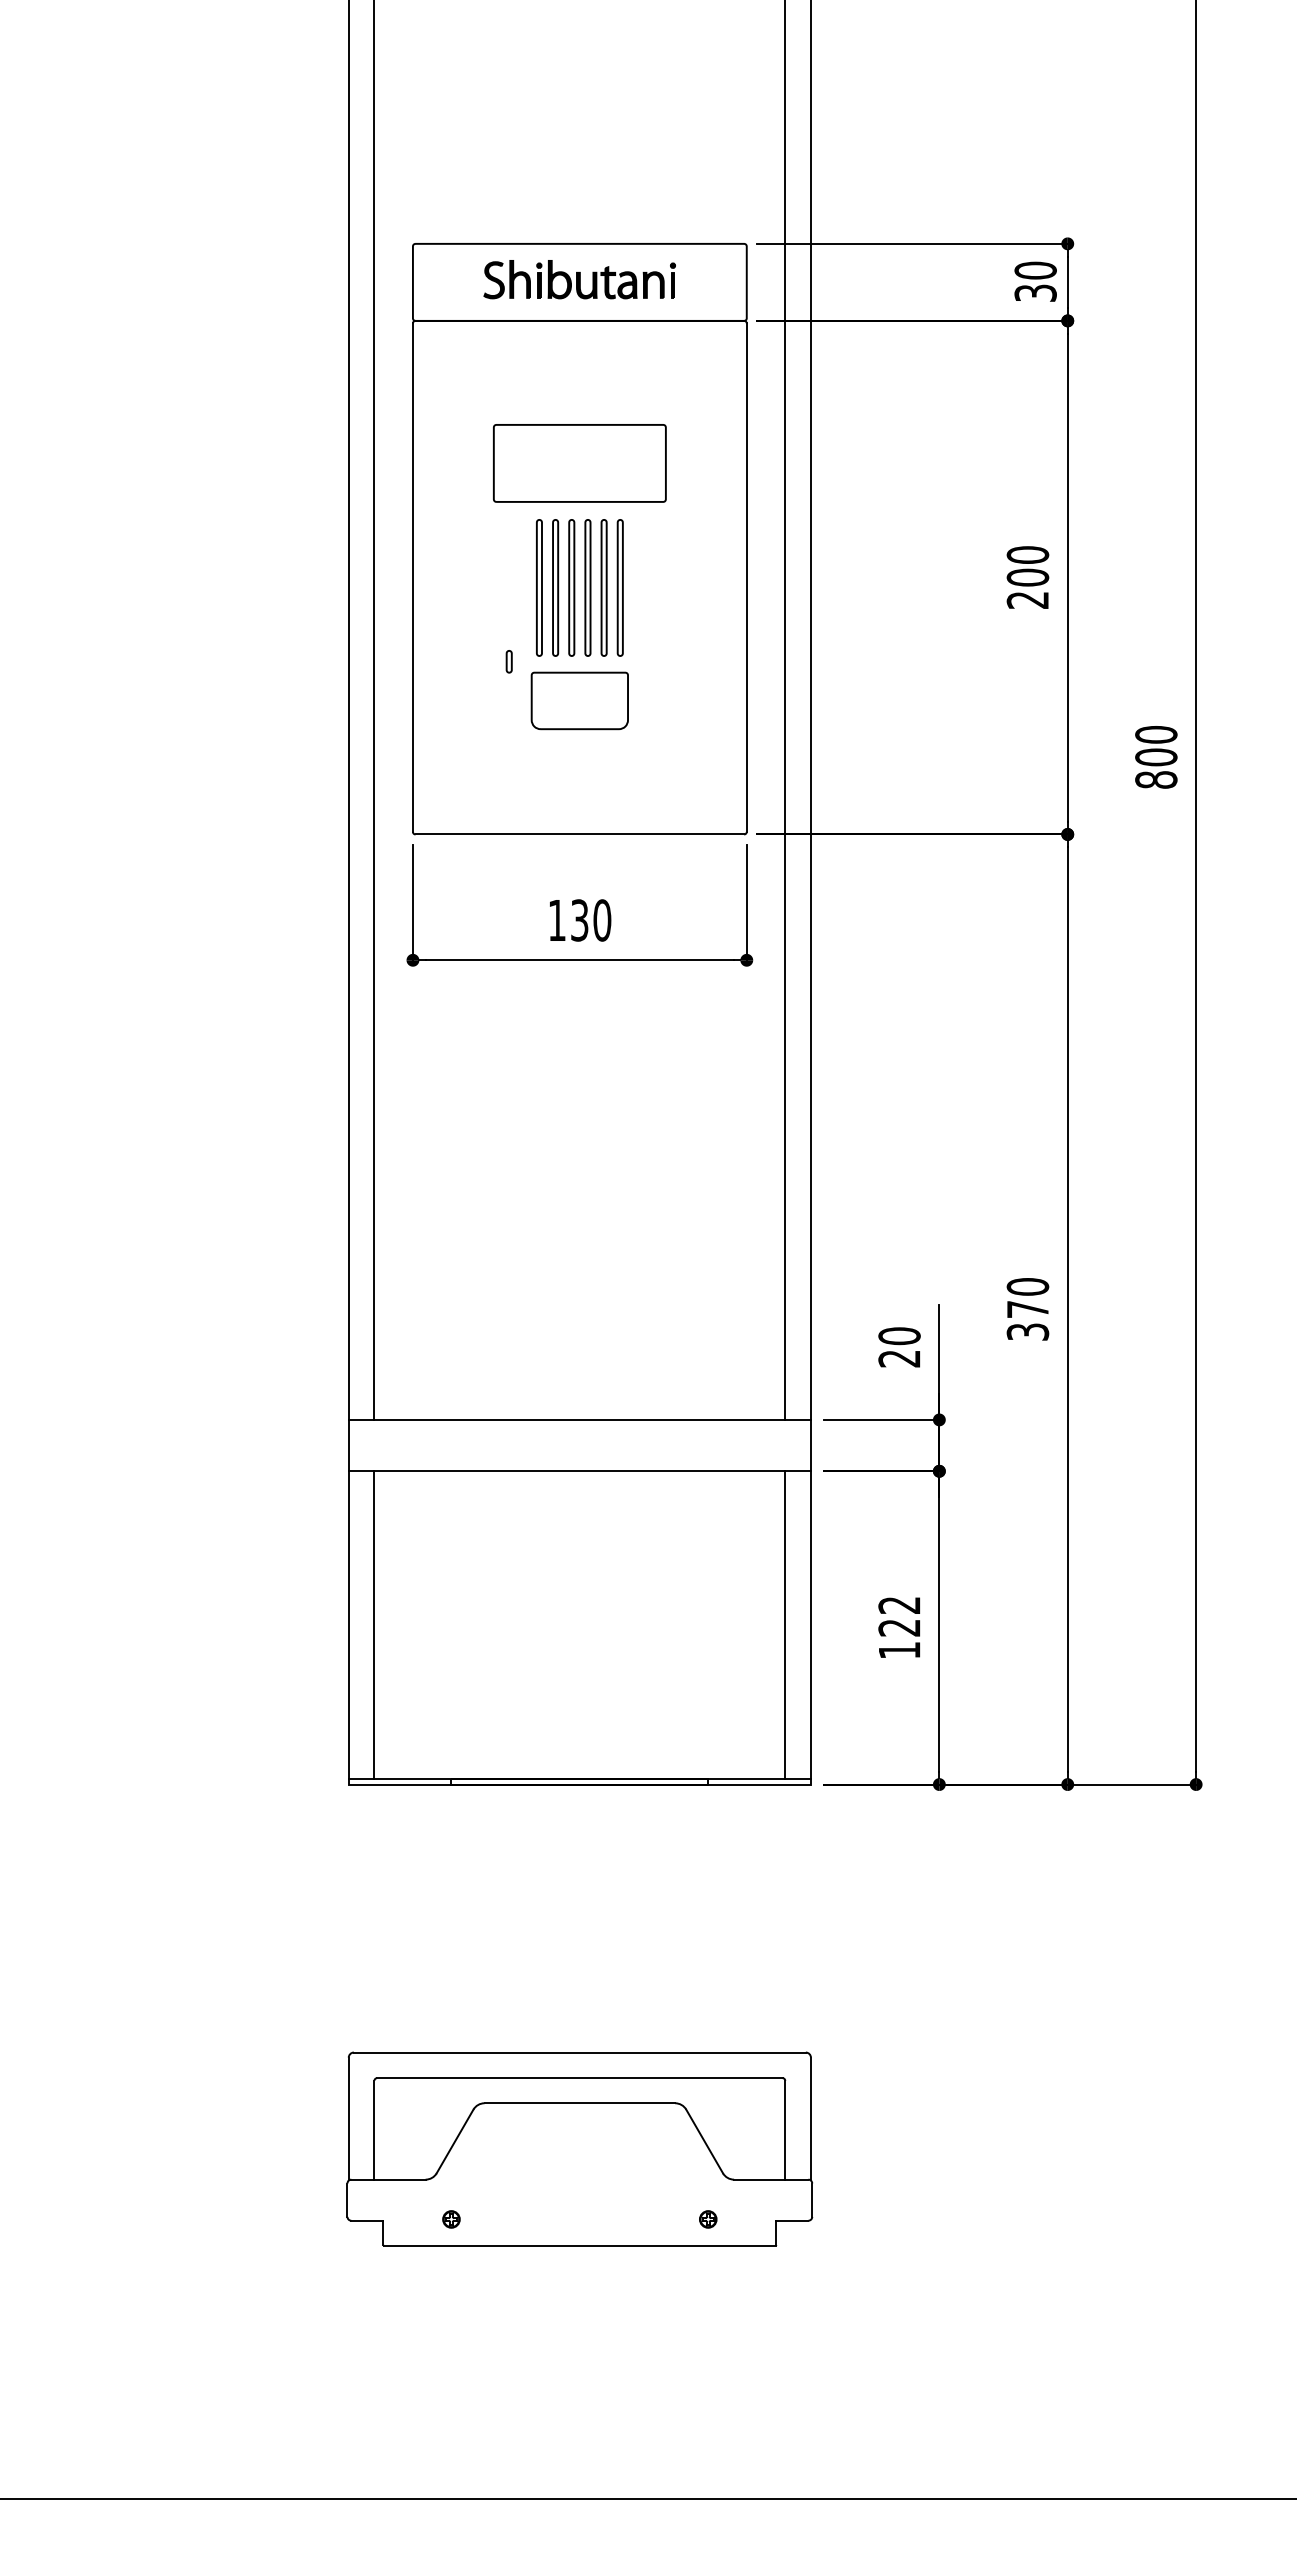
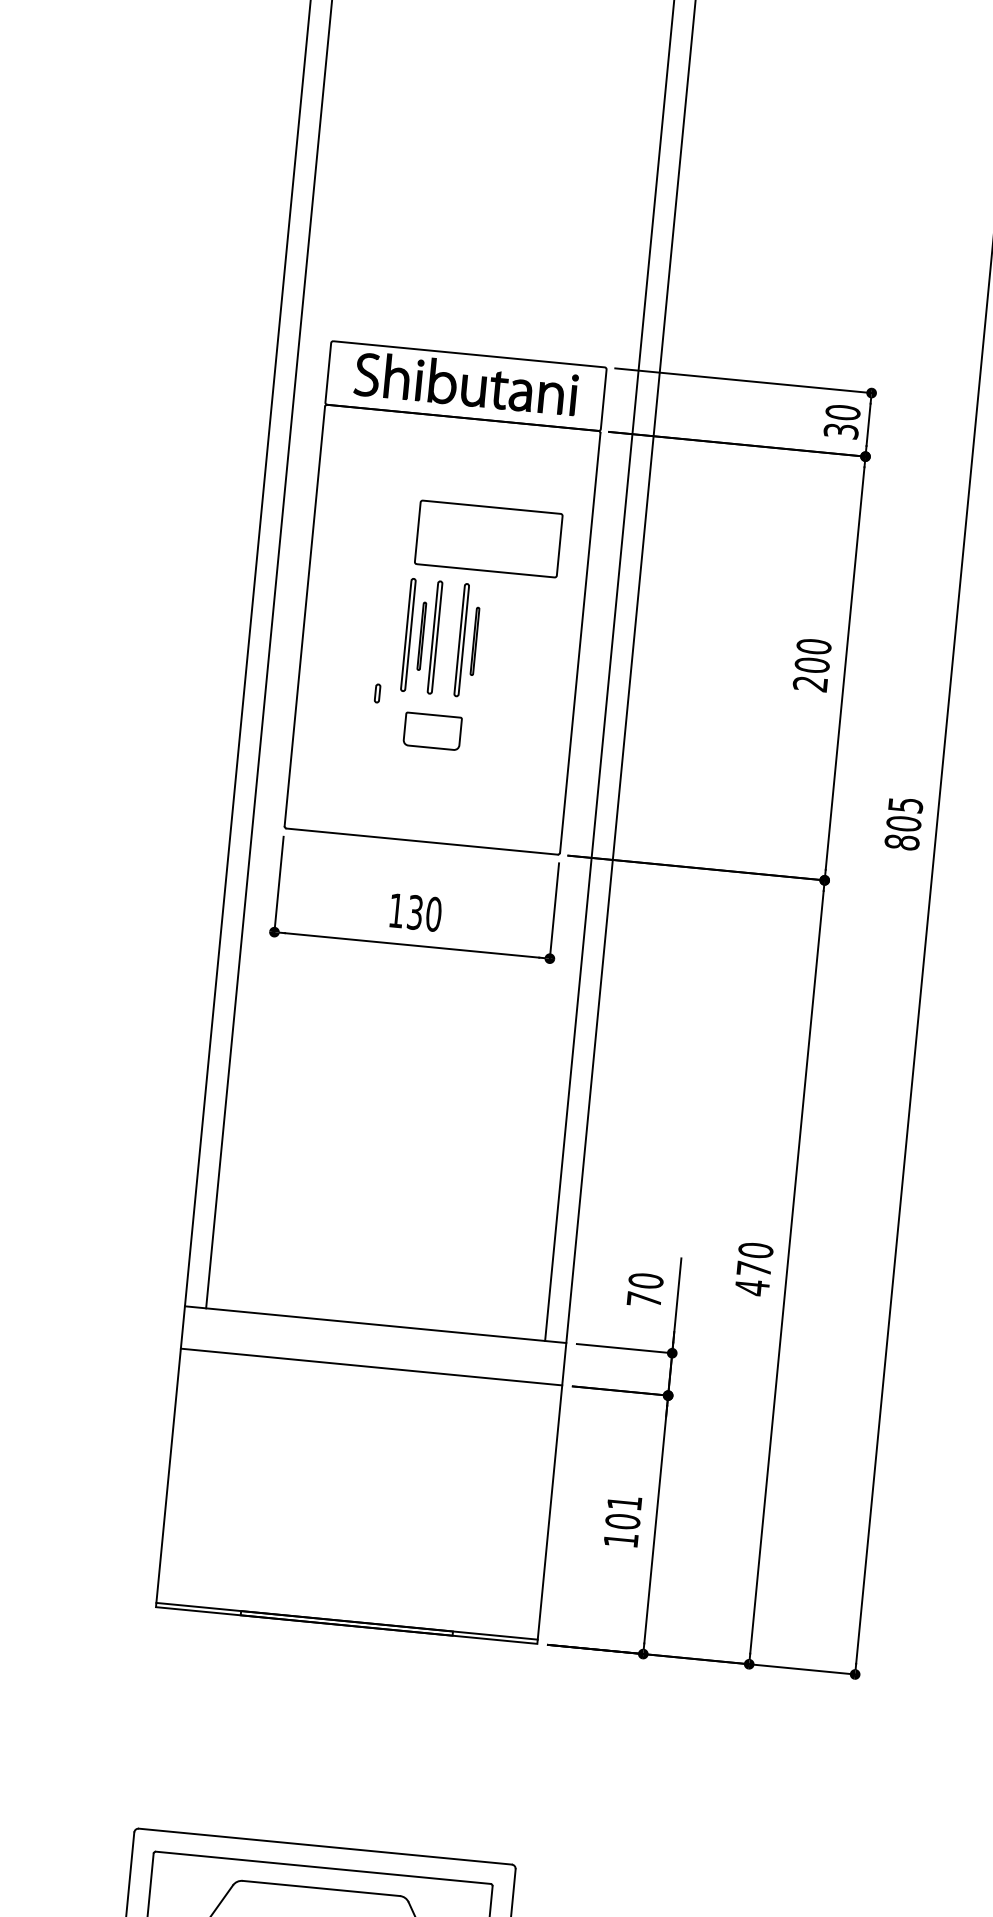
part: (579, 279) -> (465, 383), size x1.4
part: (579, 463) -> (488, 539), moved
part: (555, 587) -> (421, 635), size x0.6
part: (587, 587) -> (448, 638), removed
part: (619, 587) -> (474, 640), size x0.6
part: (579, 700) -> (432, 731), size x0.7
text: (1156, 734) -> (905, 804), 800 -> 805
text: (1027, 1331) -> (752, 1287), 370 -> 470
text: (899, 1358) -> (644, 1299), 20 -> 70
text: (899, 1616) -> (623, 1512), 122 -> 101
line: (374, 1625) -> (189, 1477), removed
line: (785, 1625) -> (528, 1510), removed

